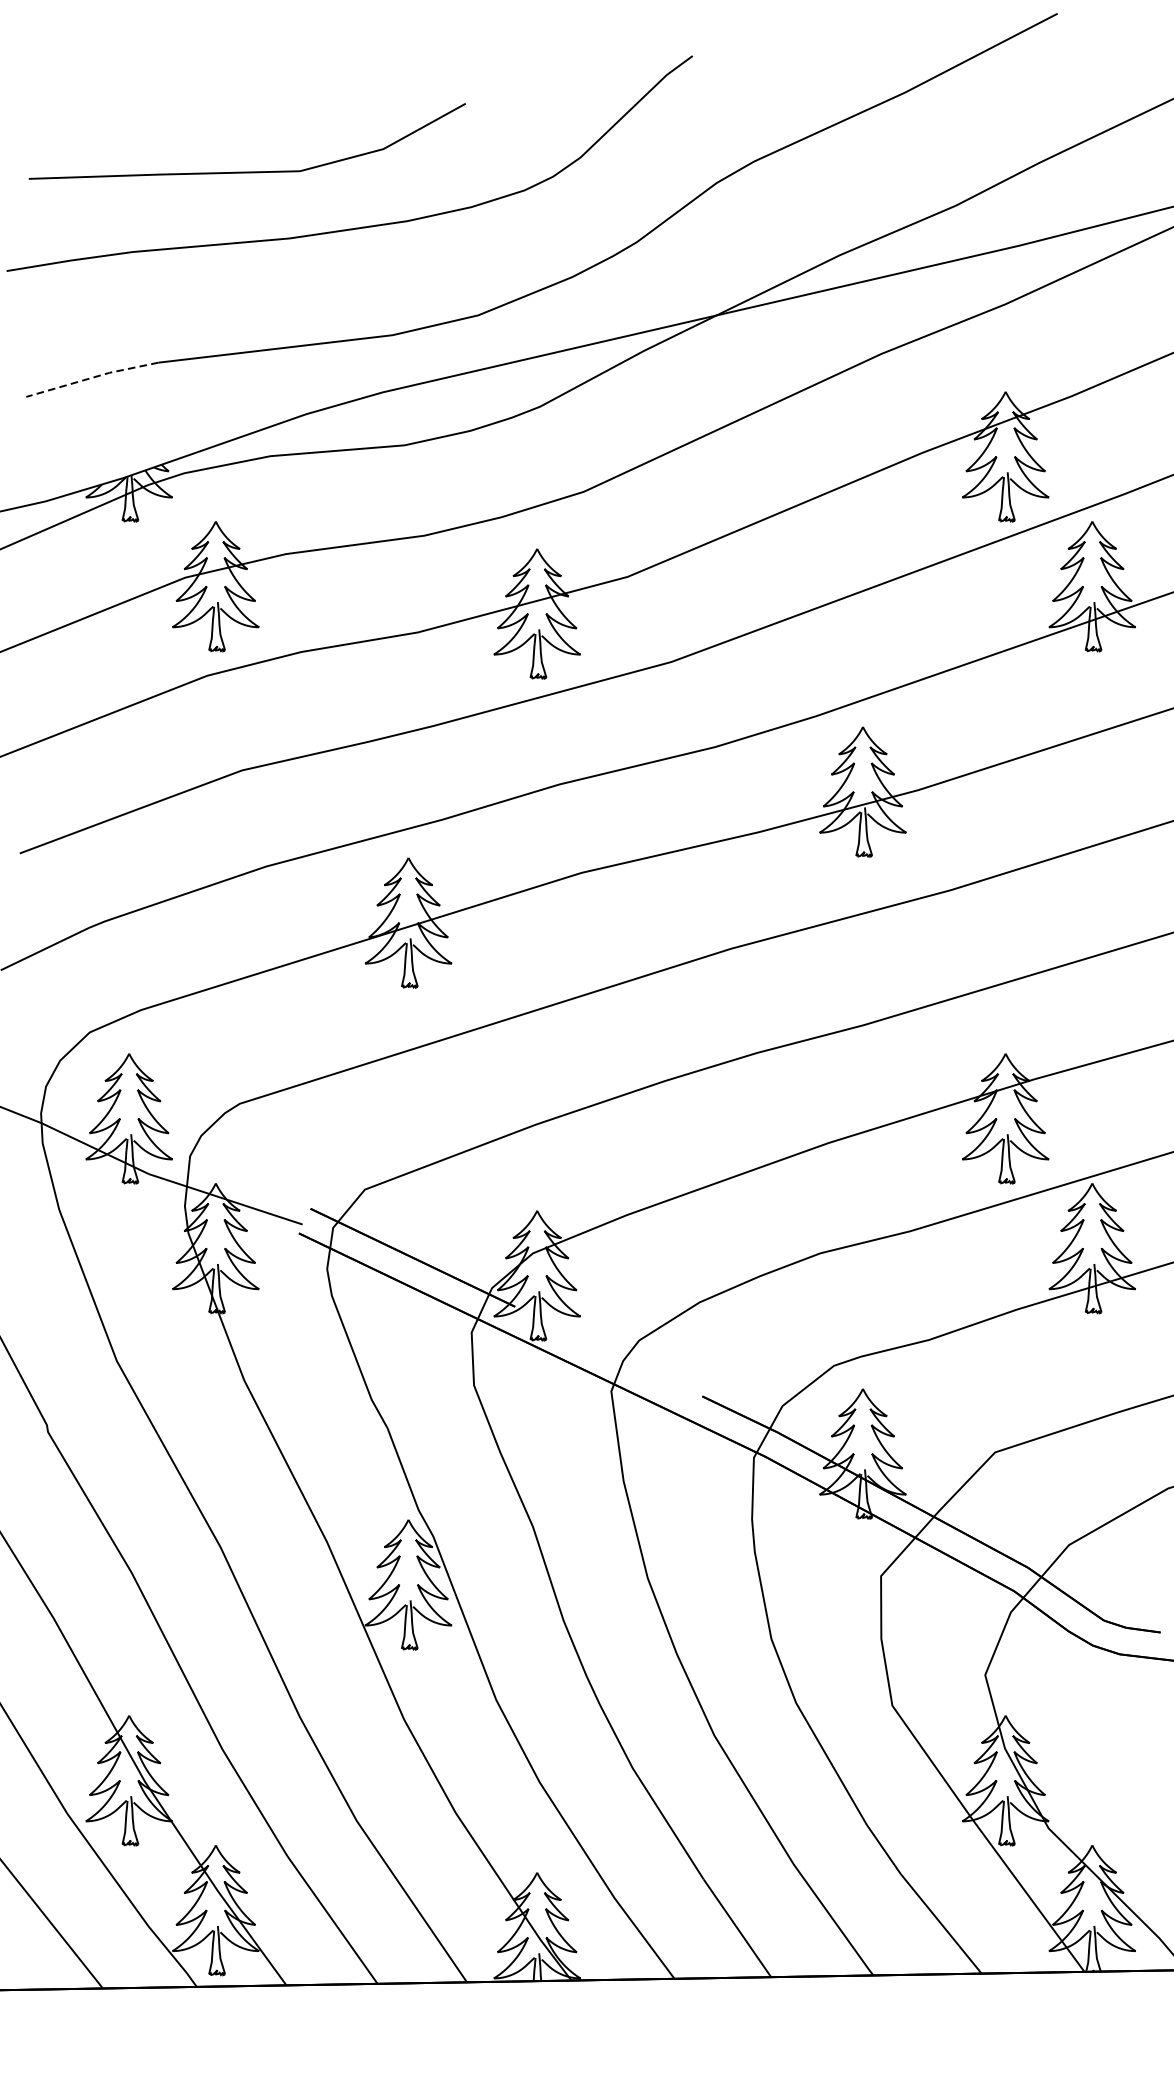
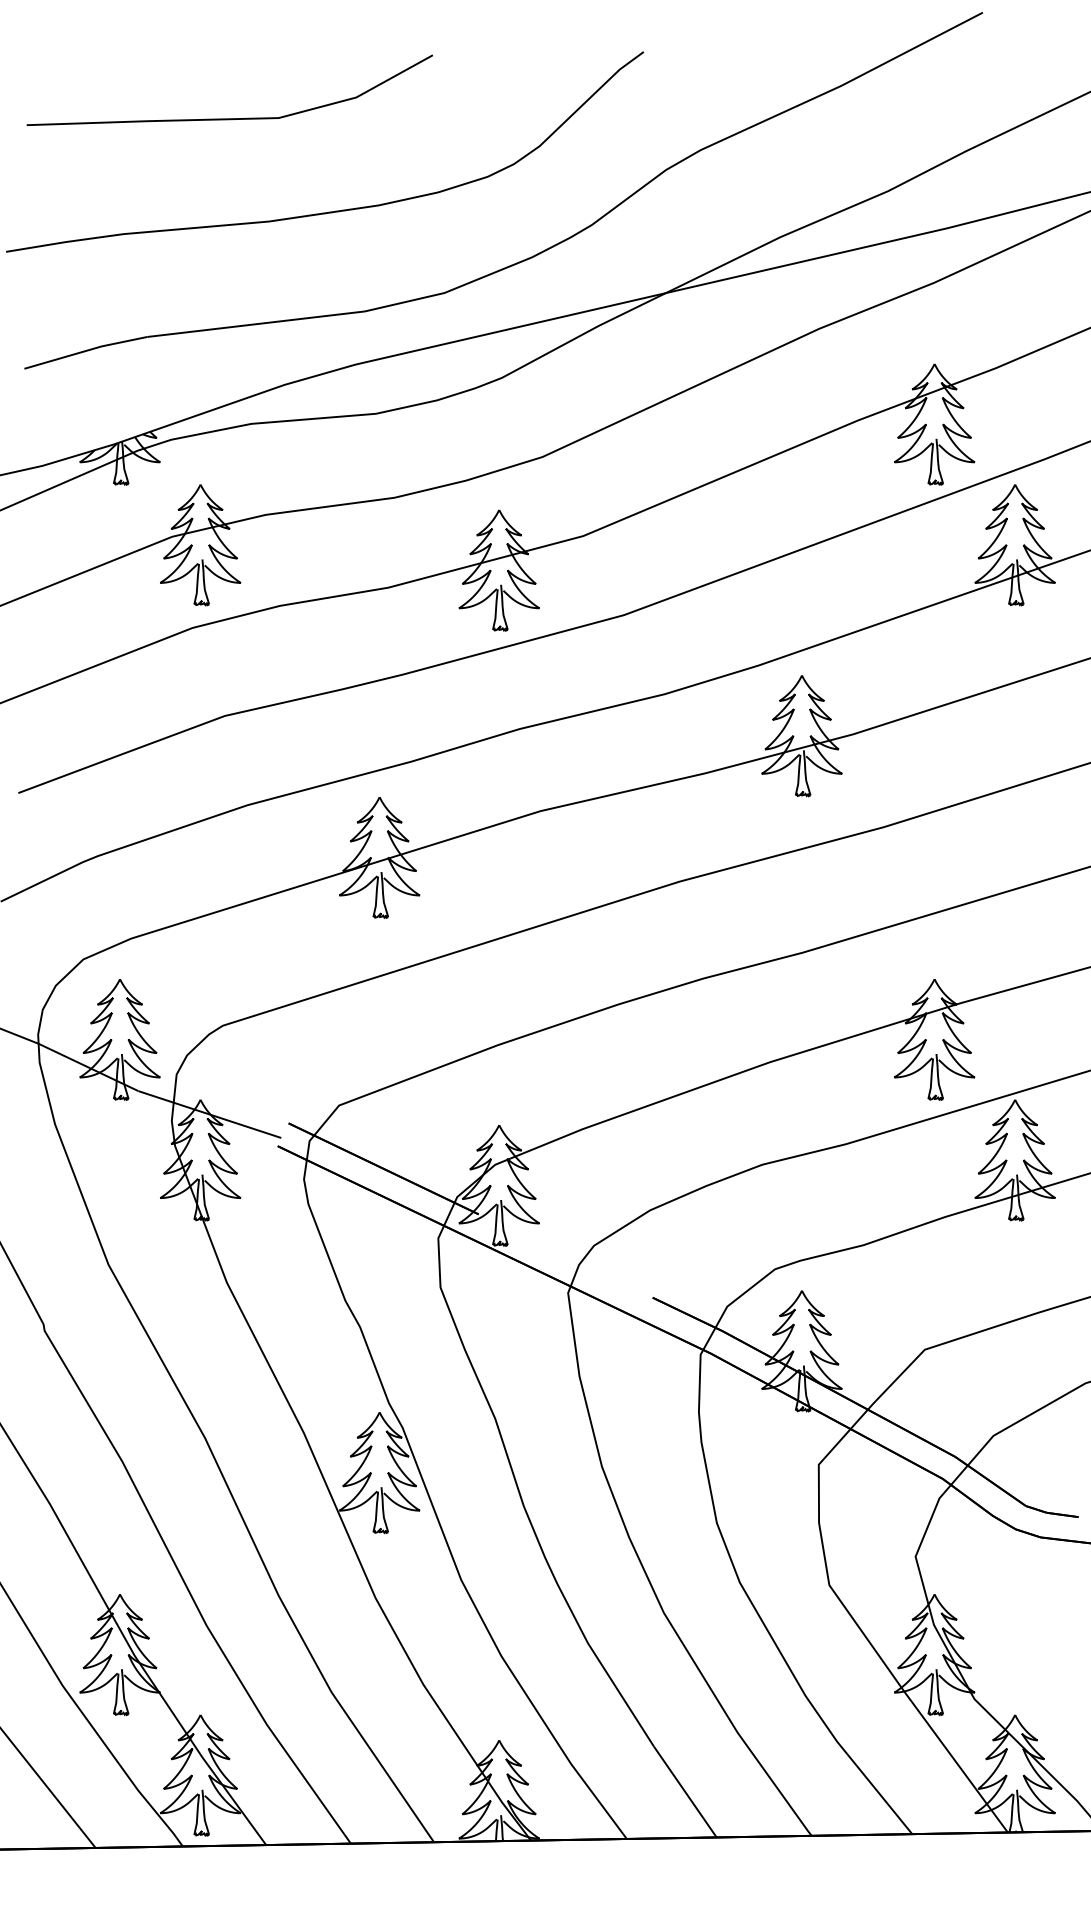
line: (246, 171) -> (229, 118), moved
line: (92, 378) -> (85, 351), dashed -> solid

